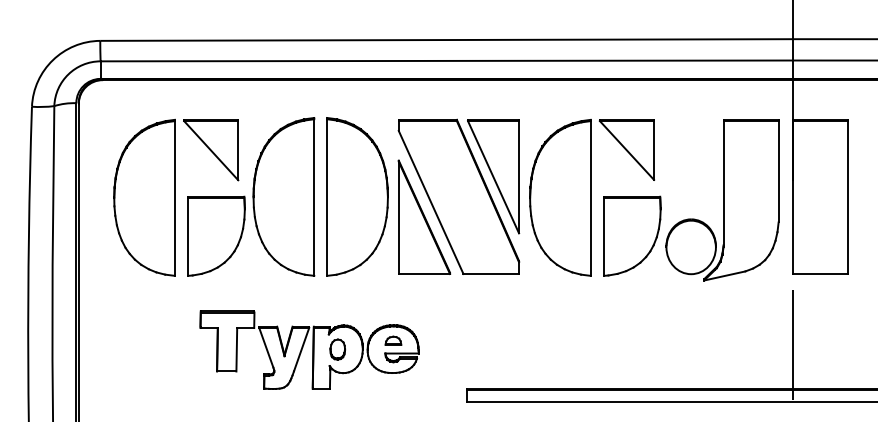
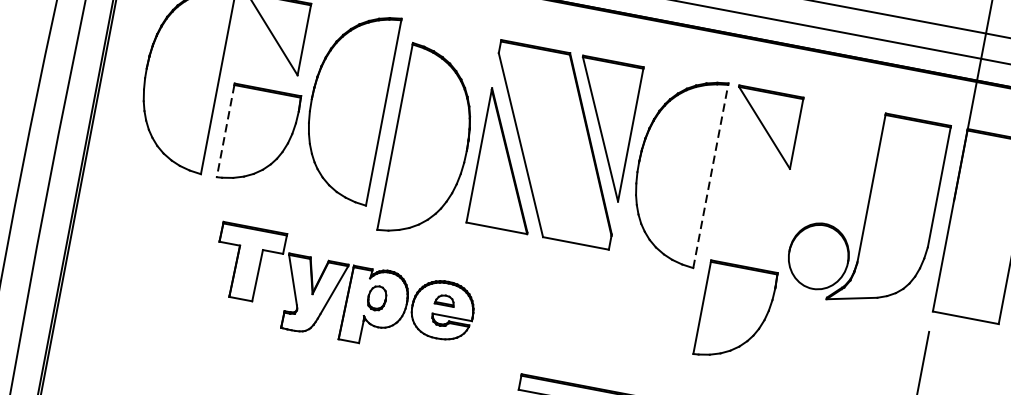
part: (357, 196) -> (431, 142), moved
line: (590, 197) -> (710, 175), solid -> dashed
part: (632, 235) -> (736, 312), moved
line: (188, 236) -> (225, 130), solid -> dashed

